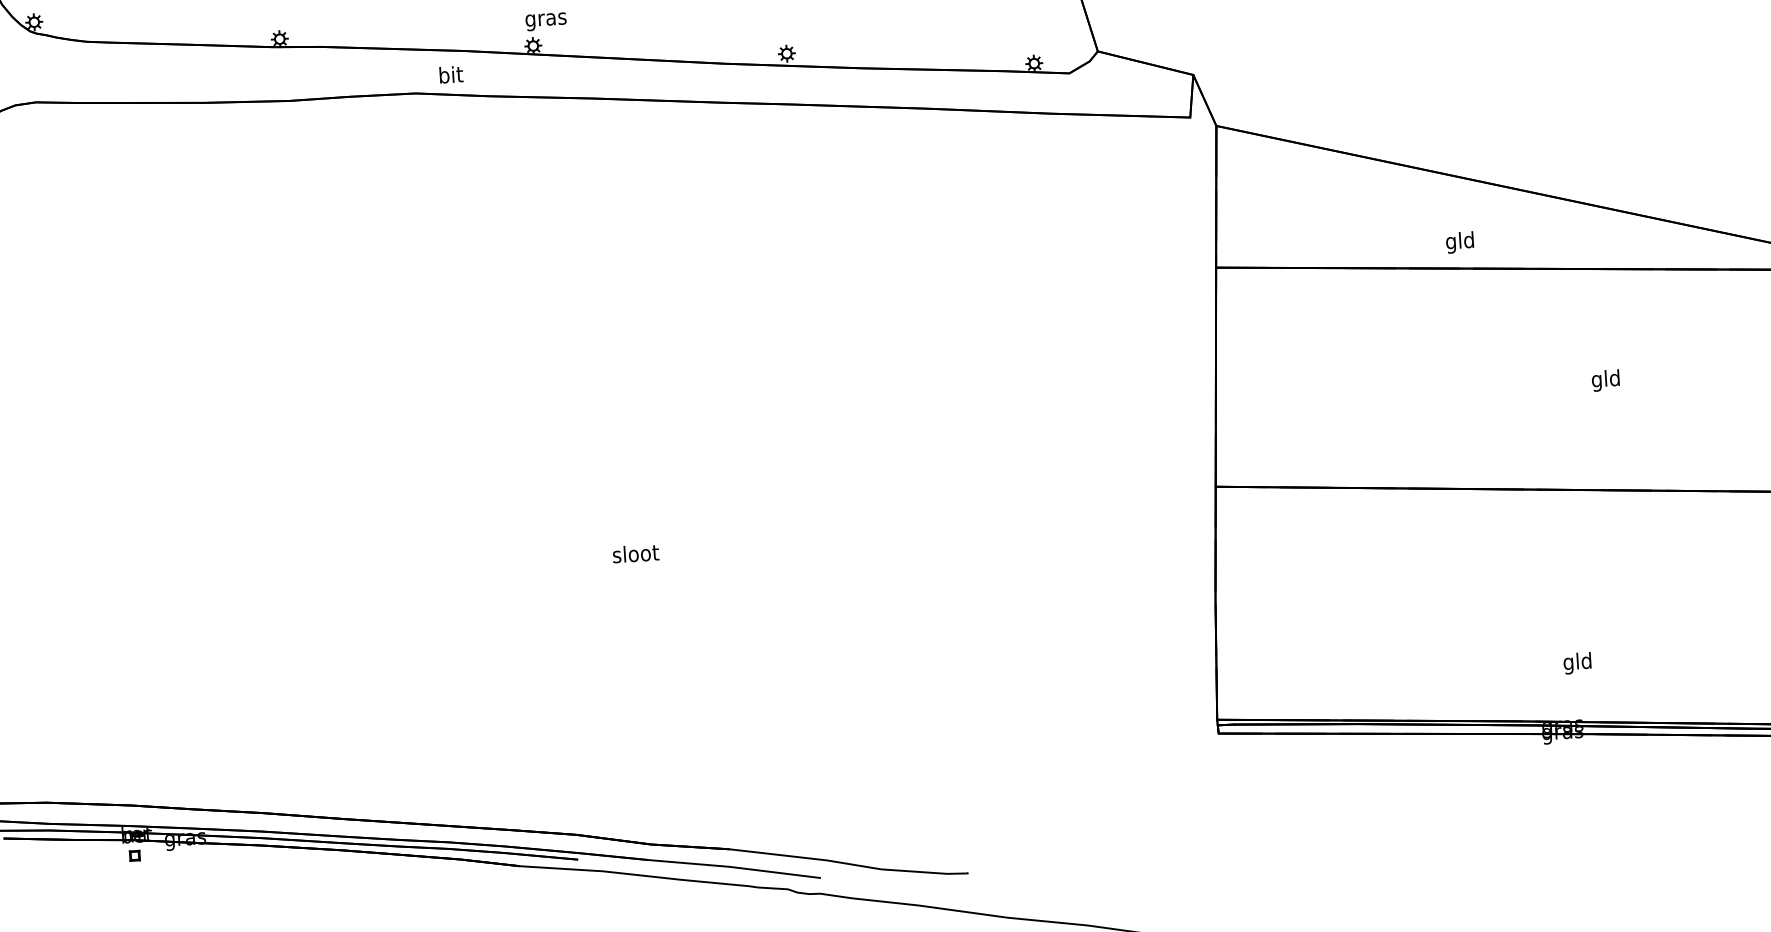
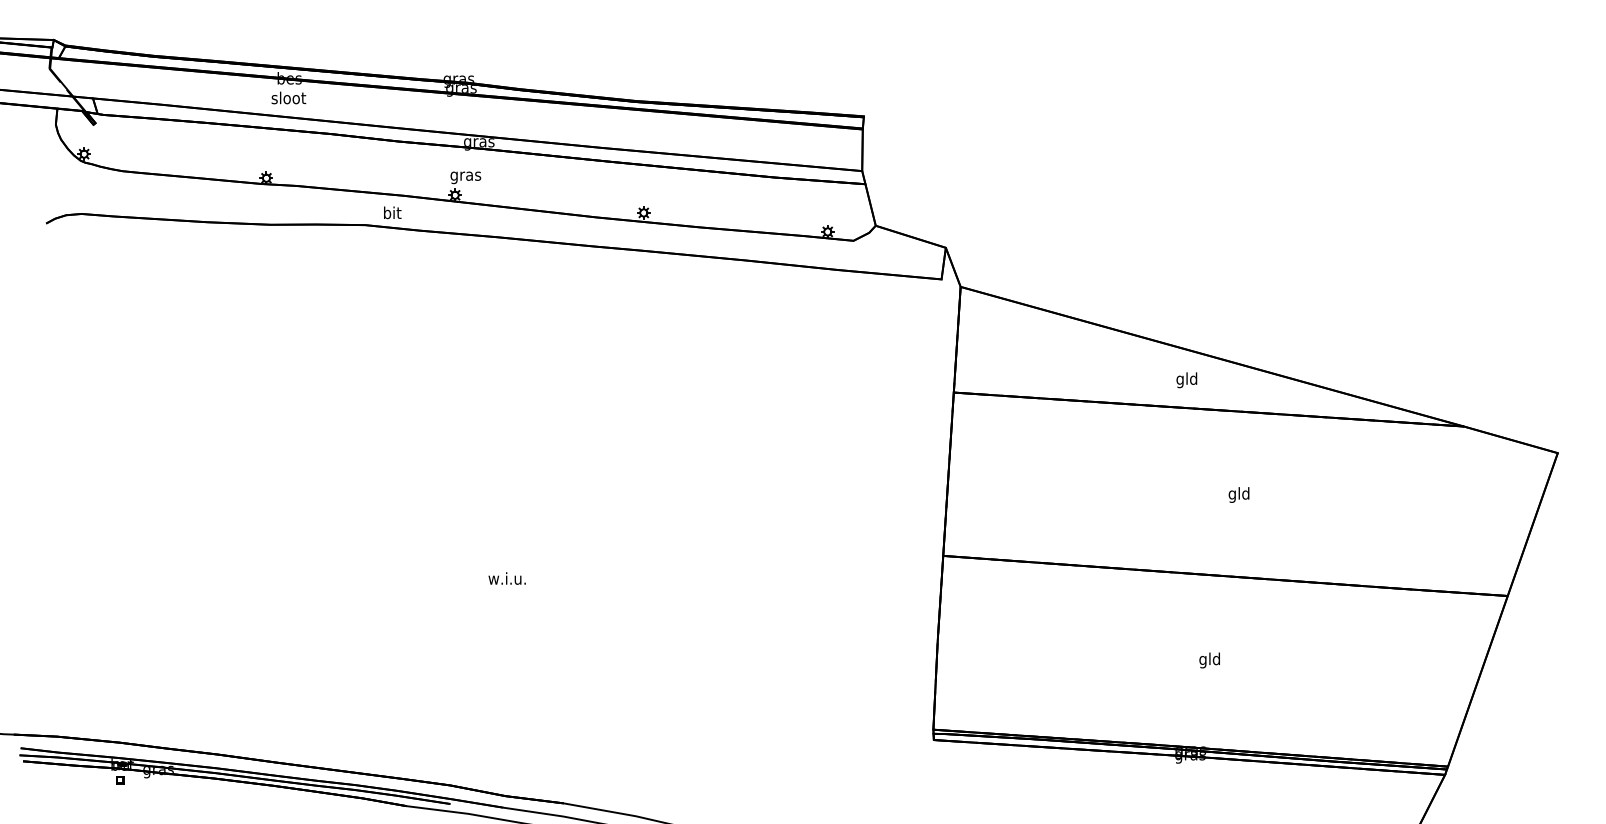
text: (1459, 242) -> (1186, 380), moved
text: (634, 553) -> (506, 578), sloot -> w.i.u.
text: (1577, 663) -> (1209, 660), moved

